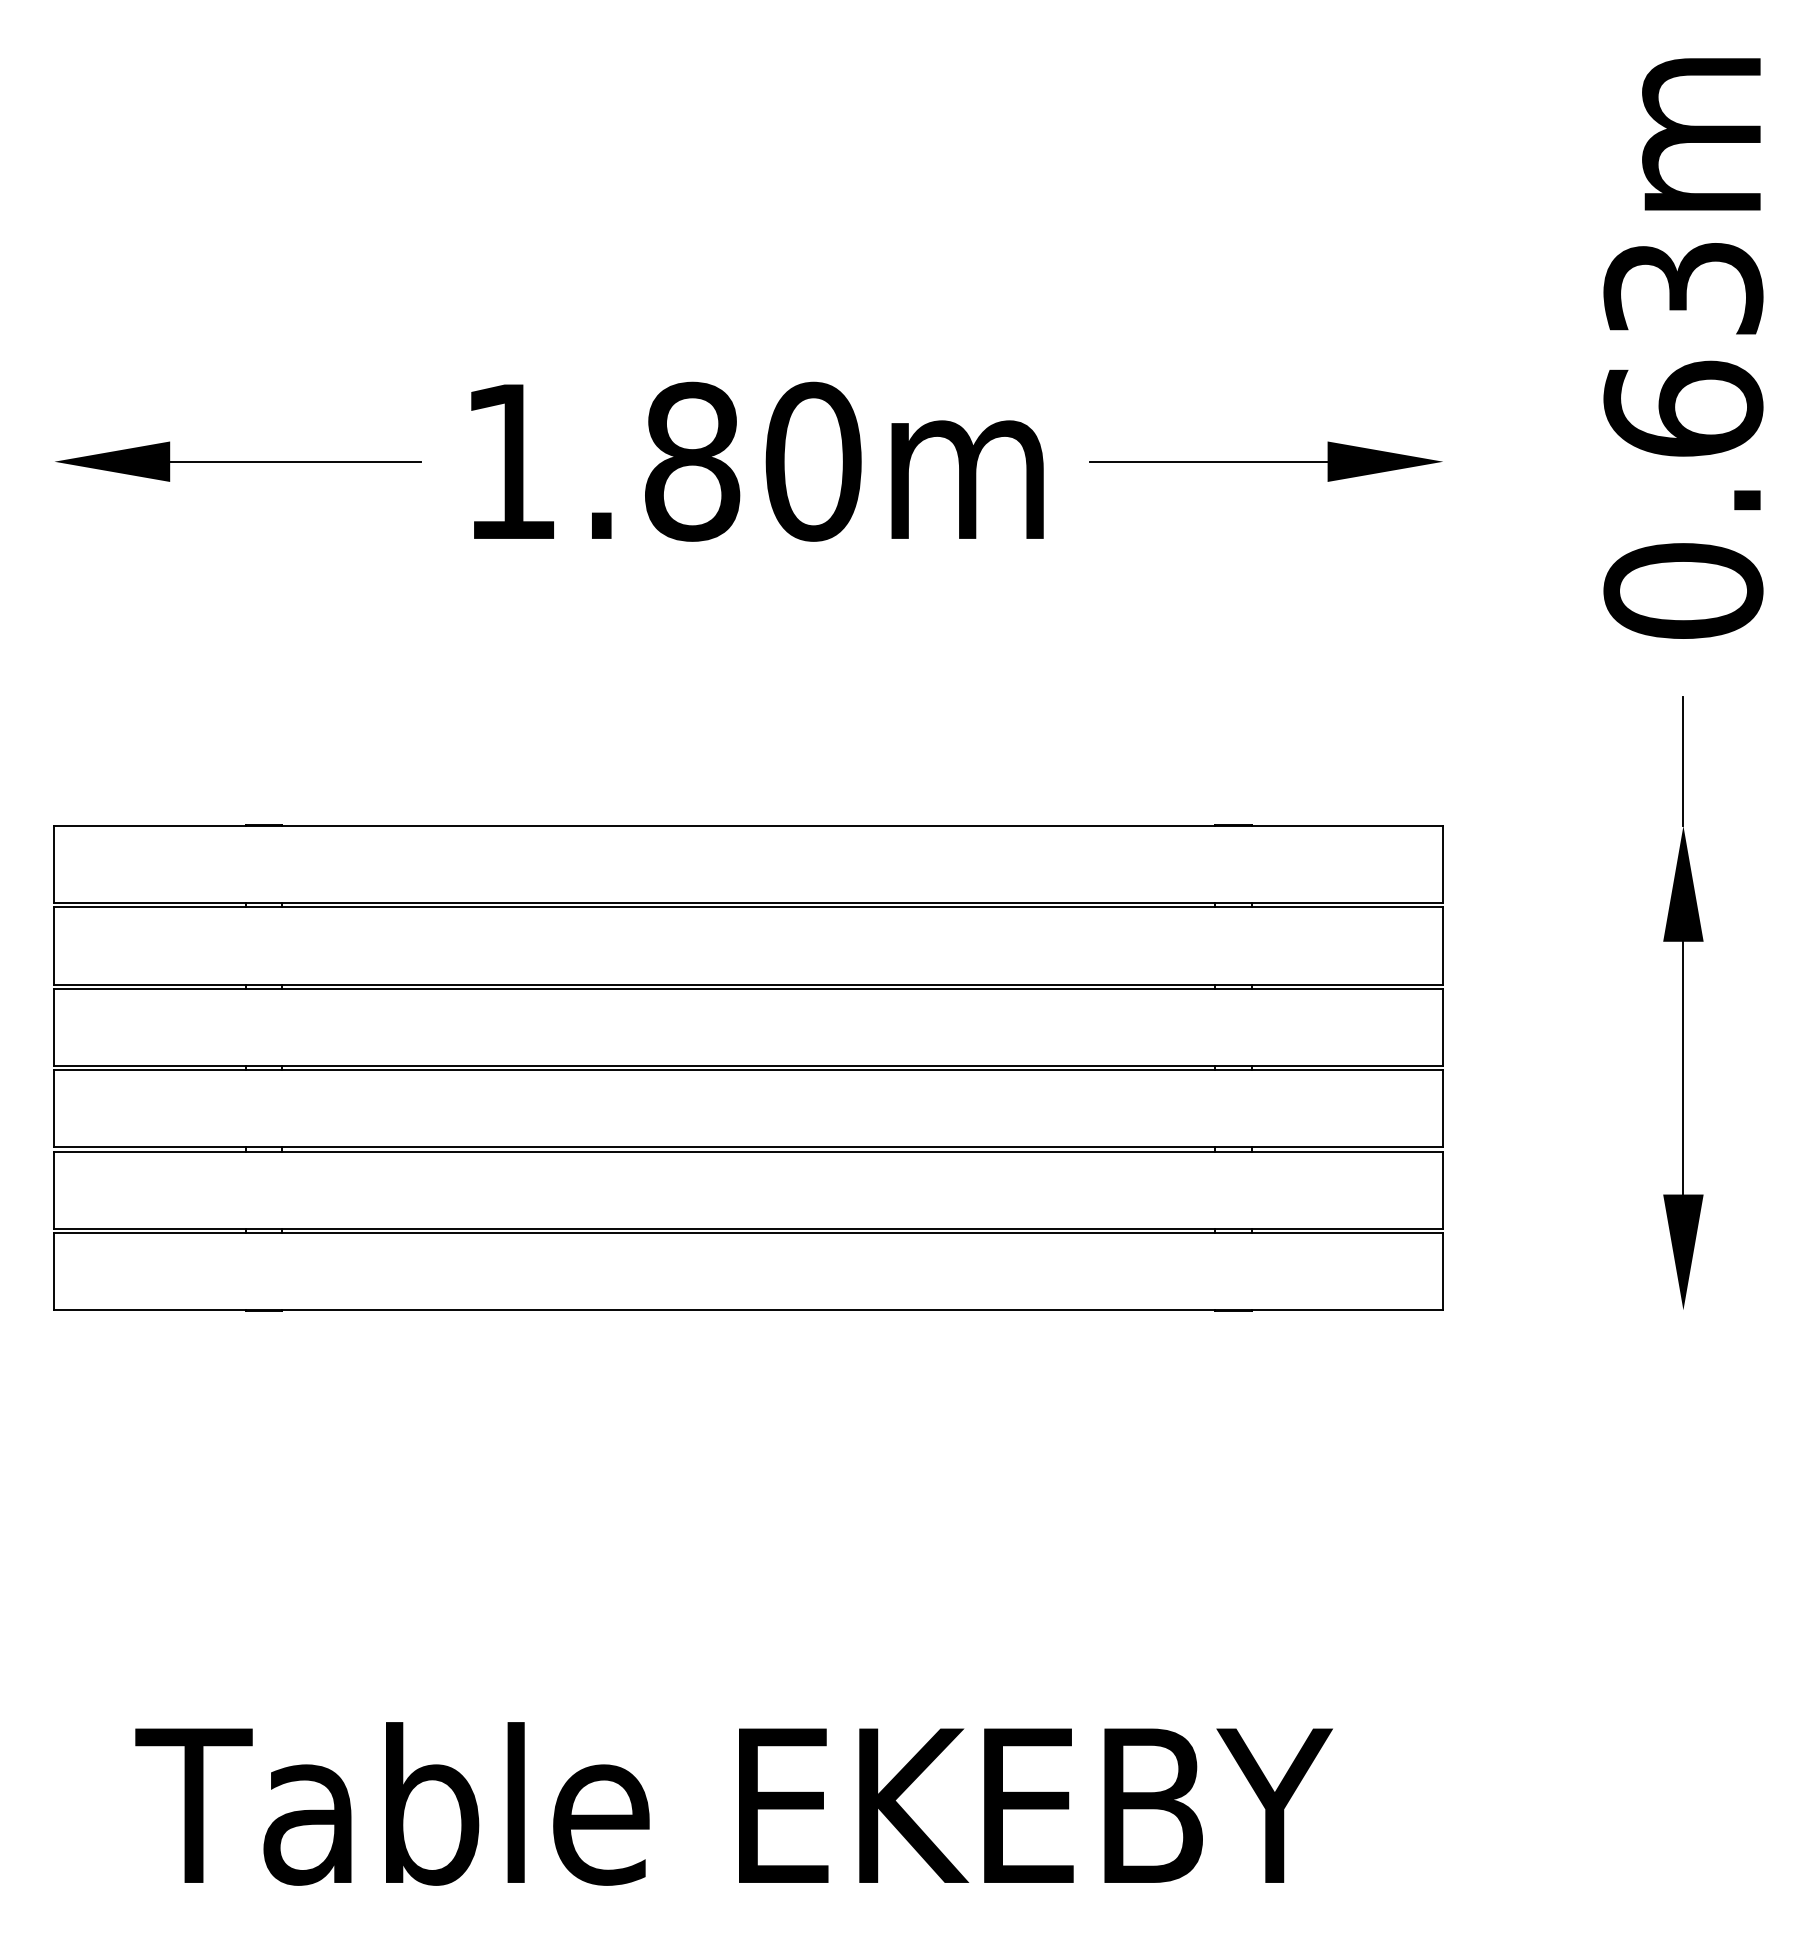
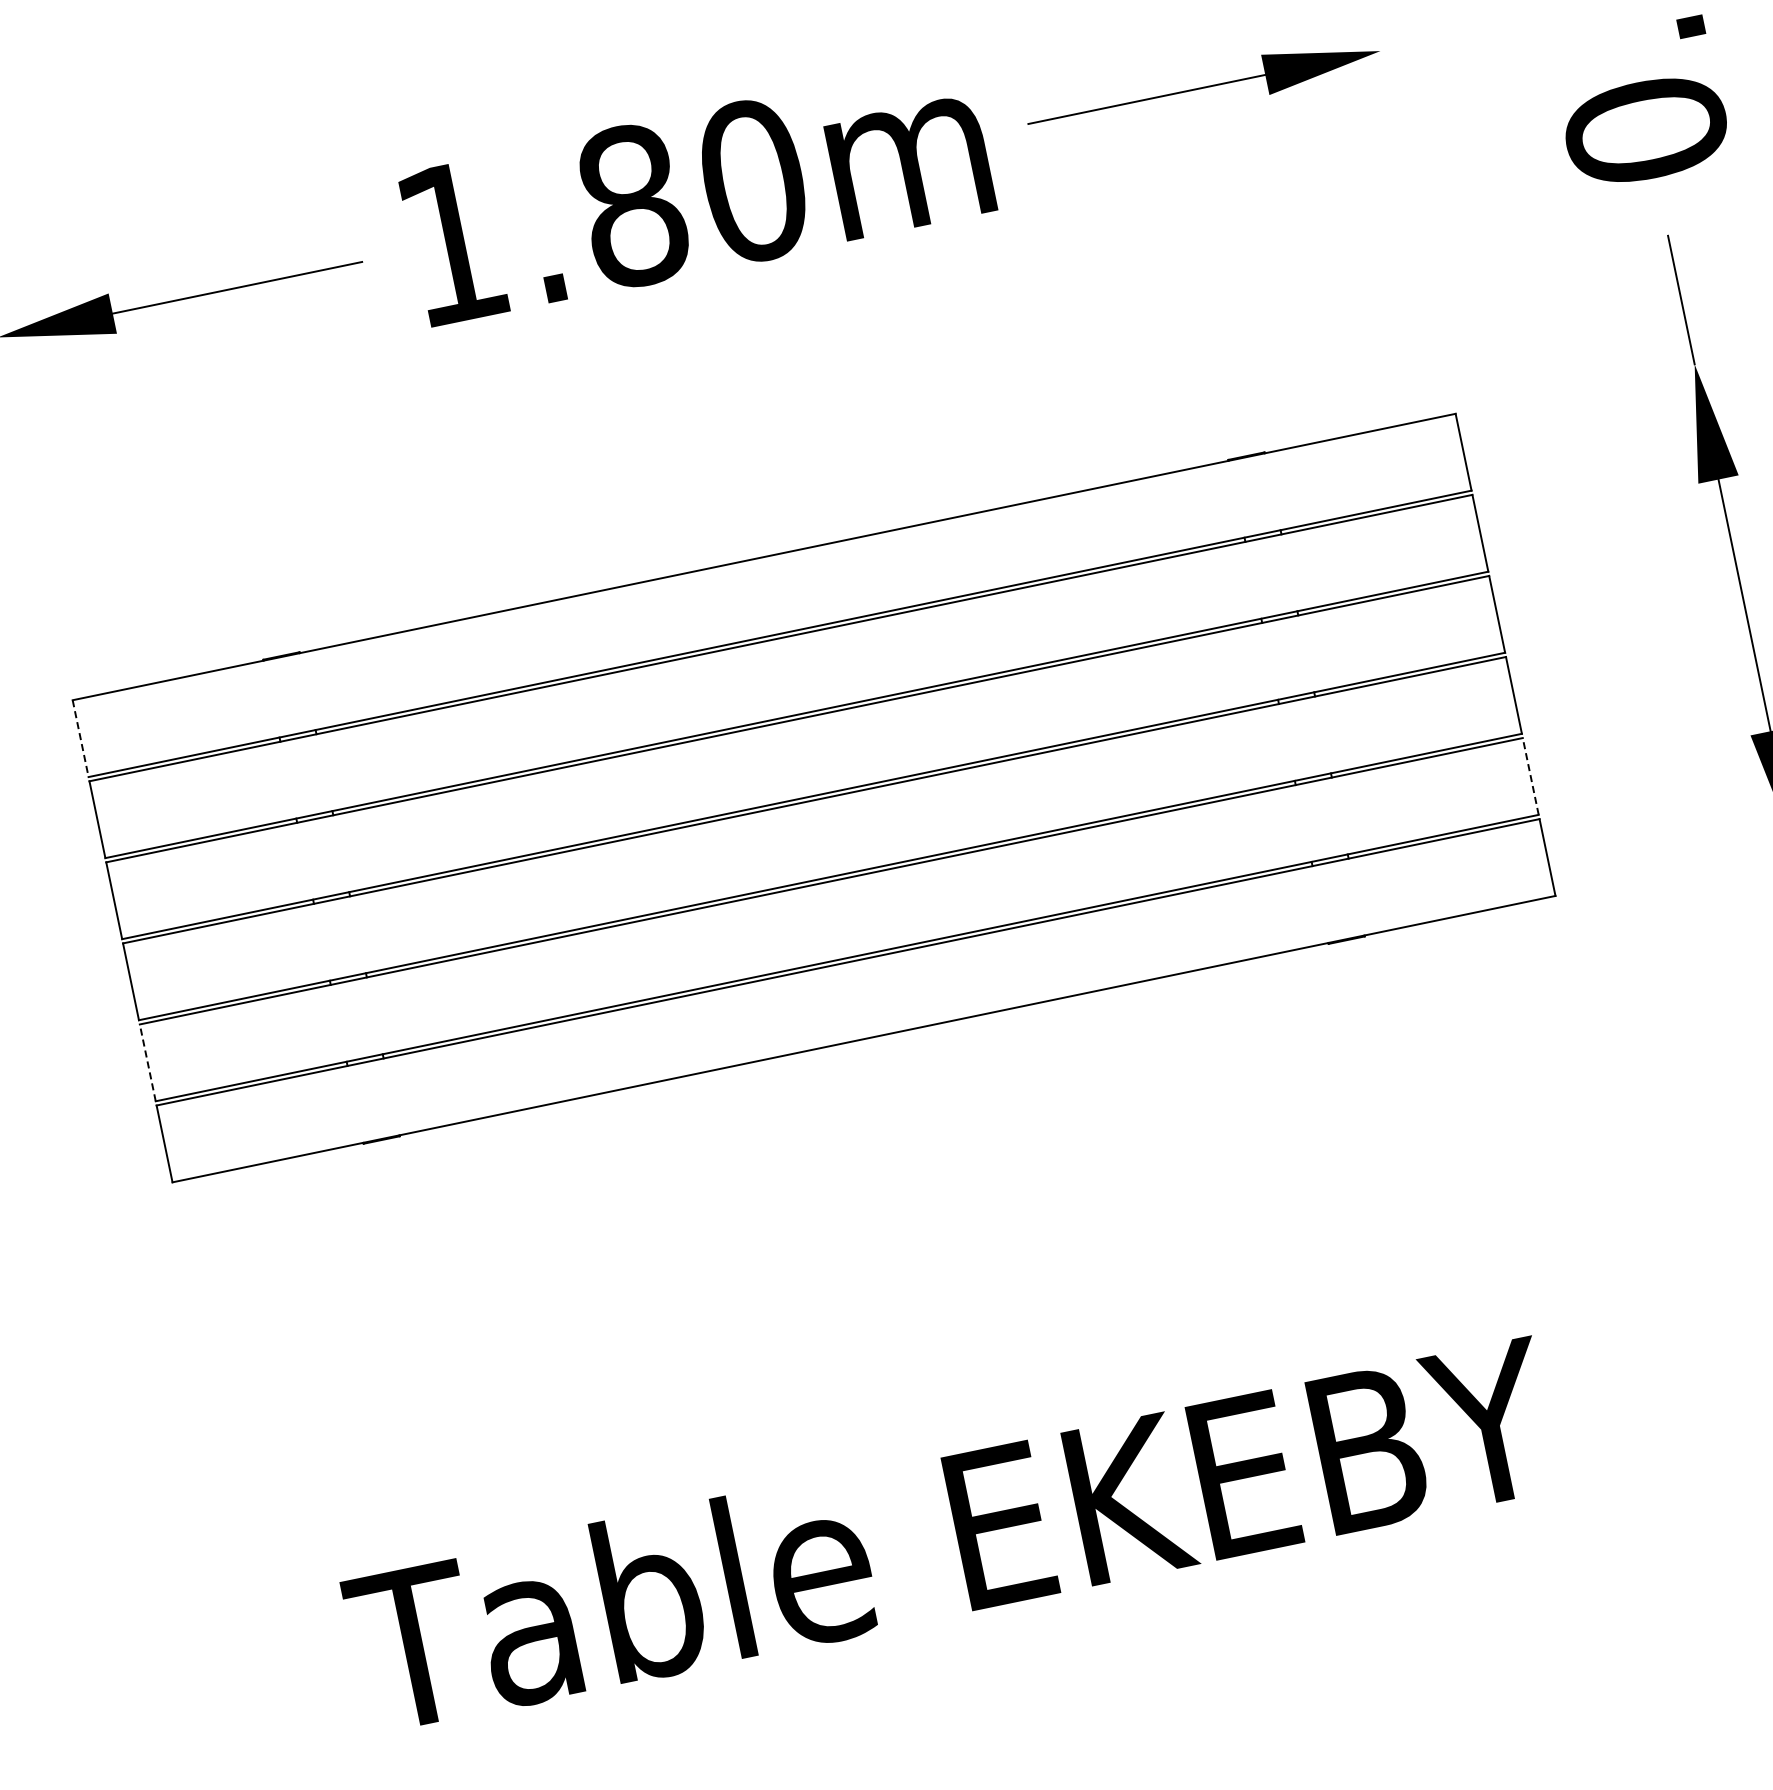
line: (54, 864) -> (80, 738), solid -> dashed
line: (54, 1190) -> (147, 1063), solid -> dashed
line: (1443, 1190) -> (1530, 776), solid -> dashed

